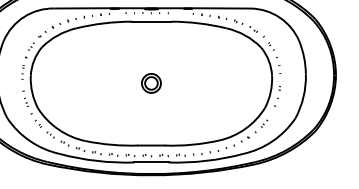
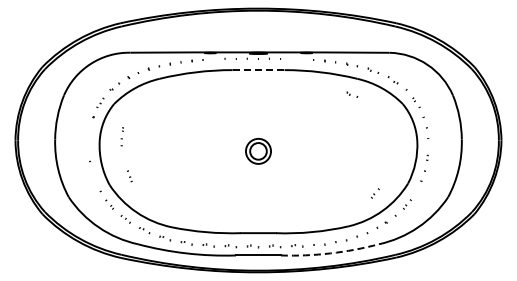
line: (151, 22) -> (258, 70), solid -> dashed
part: (222, 40) -> (352, 94), added
part: (22, 72) -> (121, 136), moved
part: (26, 102) -> (129, 176), moved
part: (240, 115) -> (375, 193), added
arc: (206, 160) -> (330, 253), solid -> dashed

